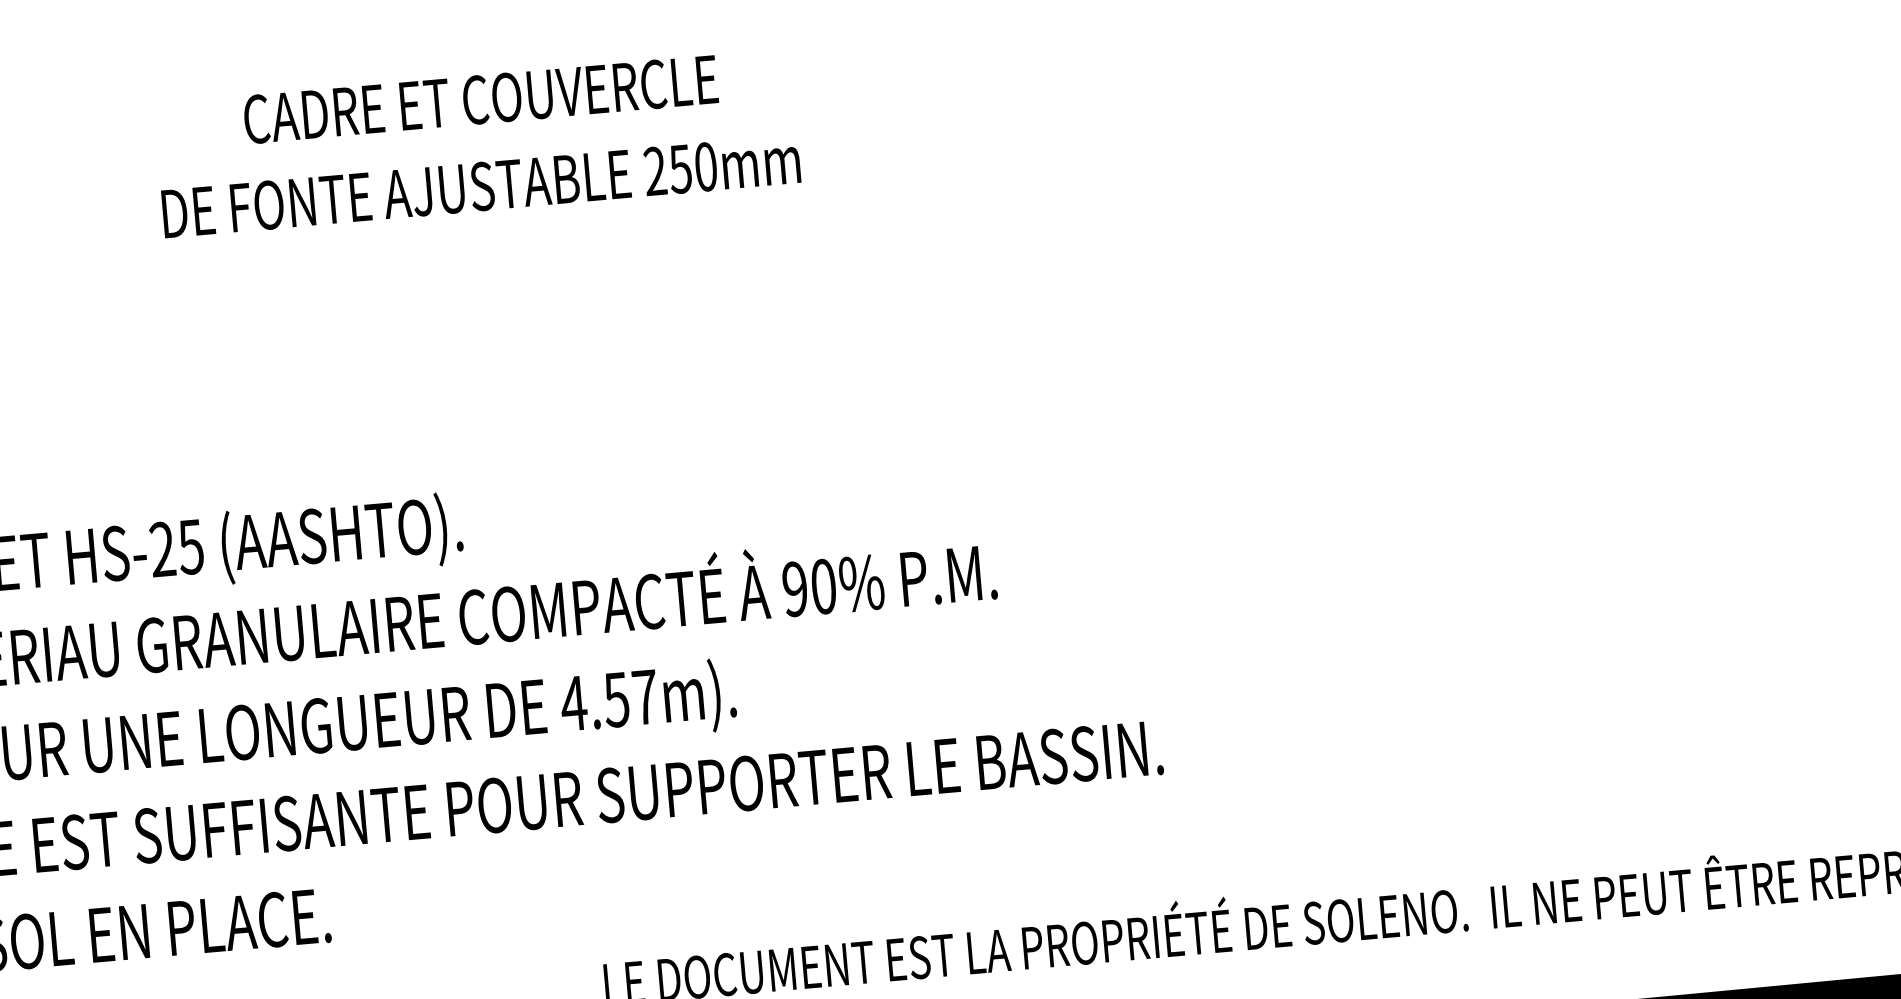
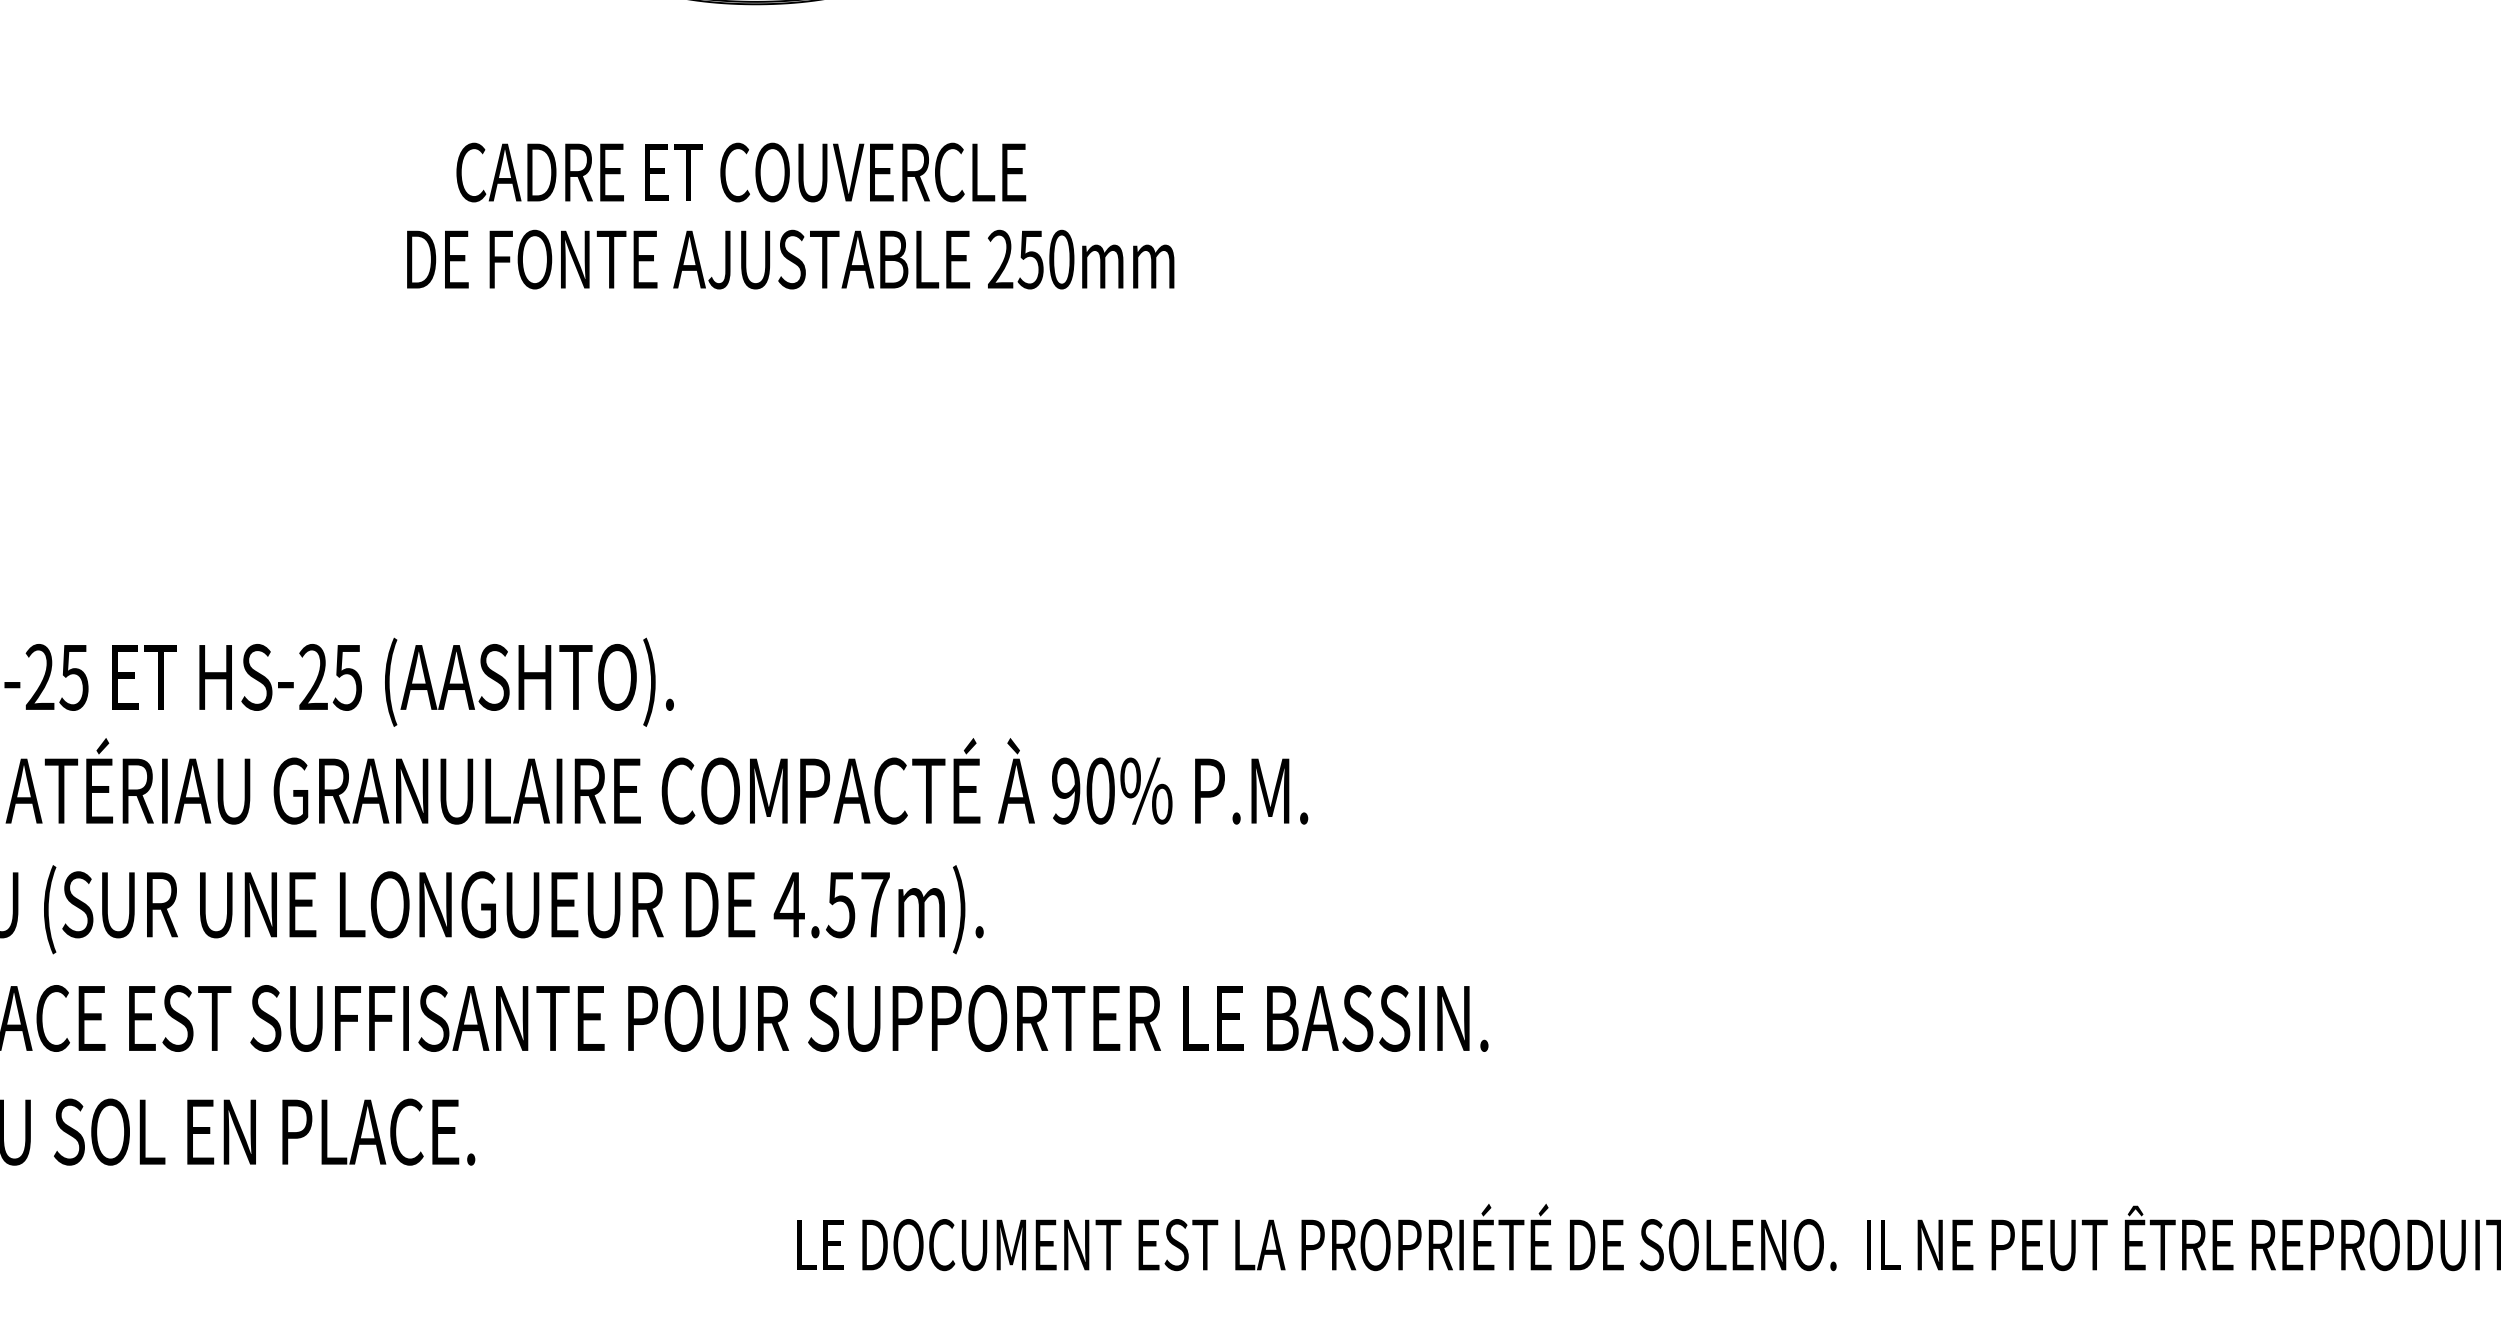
text: (481, 186) -> (790, 259), moved

